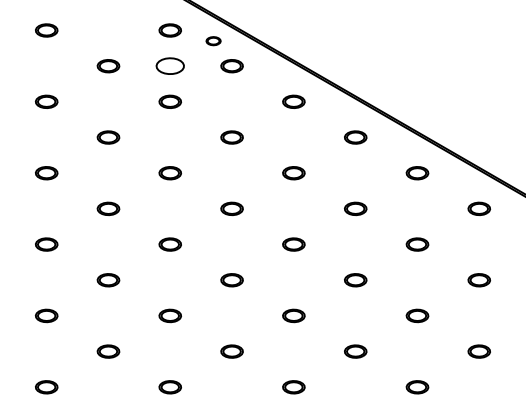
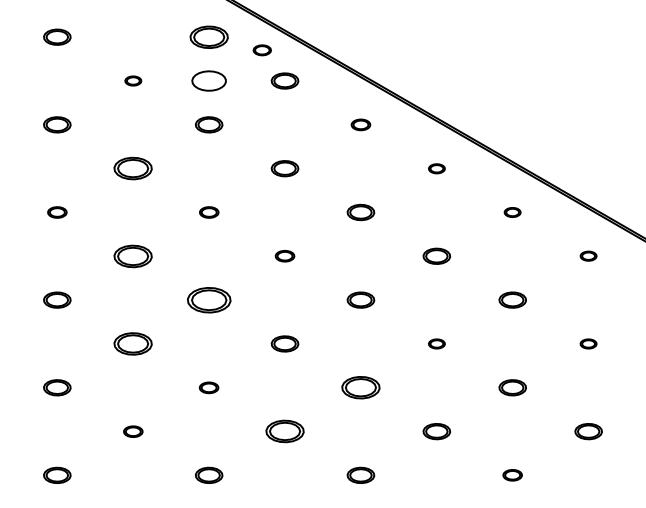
part: (169, 29) -> (208, 36), size x1.4
part: (108, 65) -> (133, 80), size x0.6
part: (293, 101) -> (360, 124), size x0.7
part: (108, 137) -> (133, 168), size x1.4
part: (355, 137) -> (436, 168), size x0.6
part: (46, 173) -> (57, 212), size x0.7
part: (170, 173) -> (209, 212), size x0.7
part: (417, 173) -> (512, 212), size x0.6
part: (108, 208) -> (133, 255), size x1.4
part: (231, 208) -> (284, 255), size x0.7
part: (479, 208) -> (588, 255), size x0.6
part: (169, 244) -> (208, 299), size x1.6
part: (108, 279) -> (133, 343), size x1.4
part: (355, 279) -> (436, 343), size x0.6
part: (479, 279) -> (588, 343), size x0.6
part: (169, 315) -> (208, 387), size x0.7
part: (293, 315) -> (360, 387), size x1.4
part: (108, 351) -> (133, 431), size x0.7
part: (231, 351) -> (284, 431), size x1.4
part: (417, 386) -> (512, 474), size x0.7

